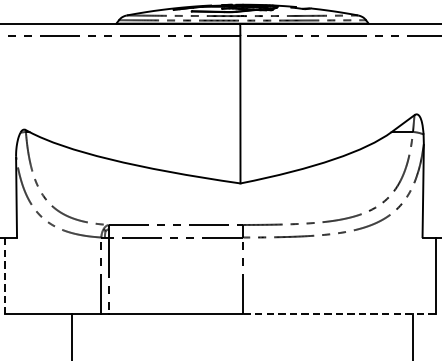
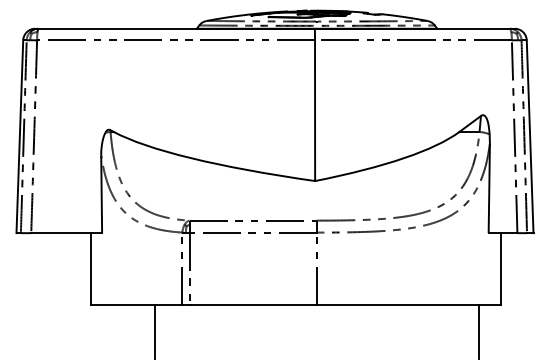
line: (5, 276) -> (91, 269), dashed -> solid
line: (339, 313) -> (409, 305), dashed -> solid

